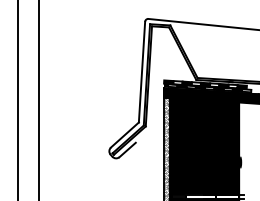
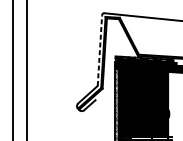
line: (142, 71) -> (100, 50), solid -> dashed

